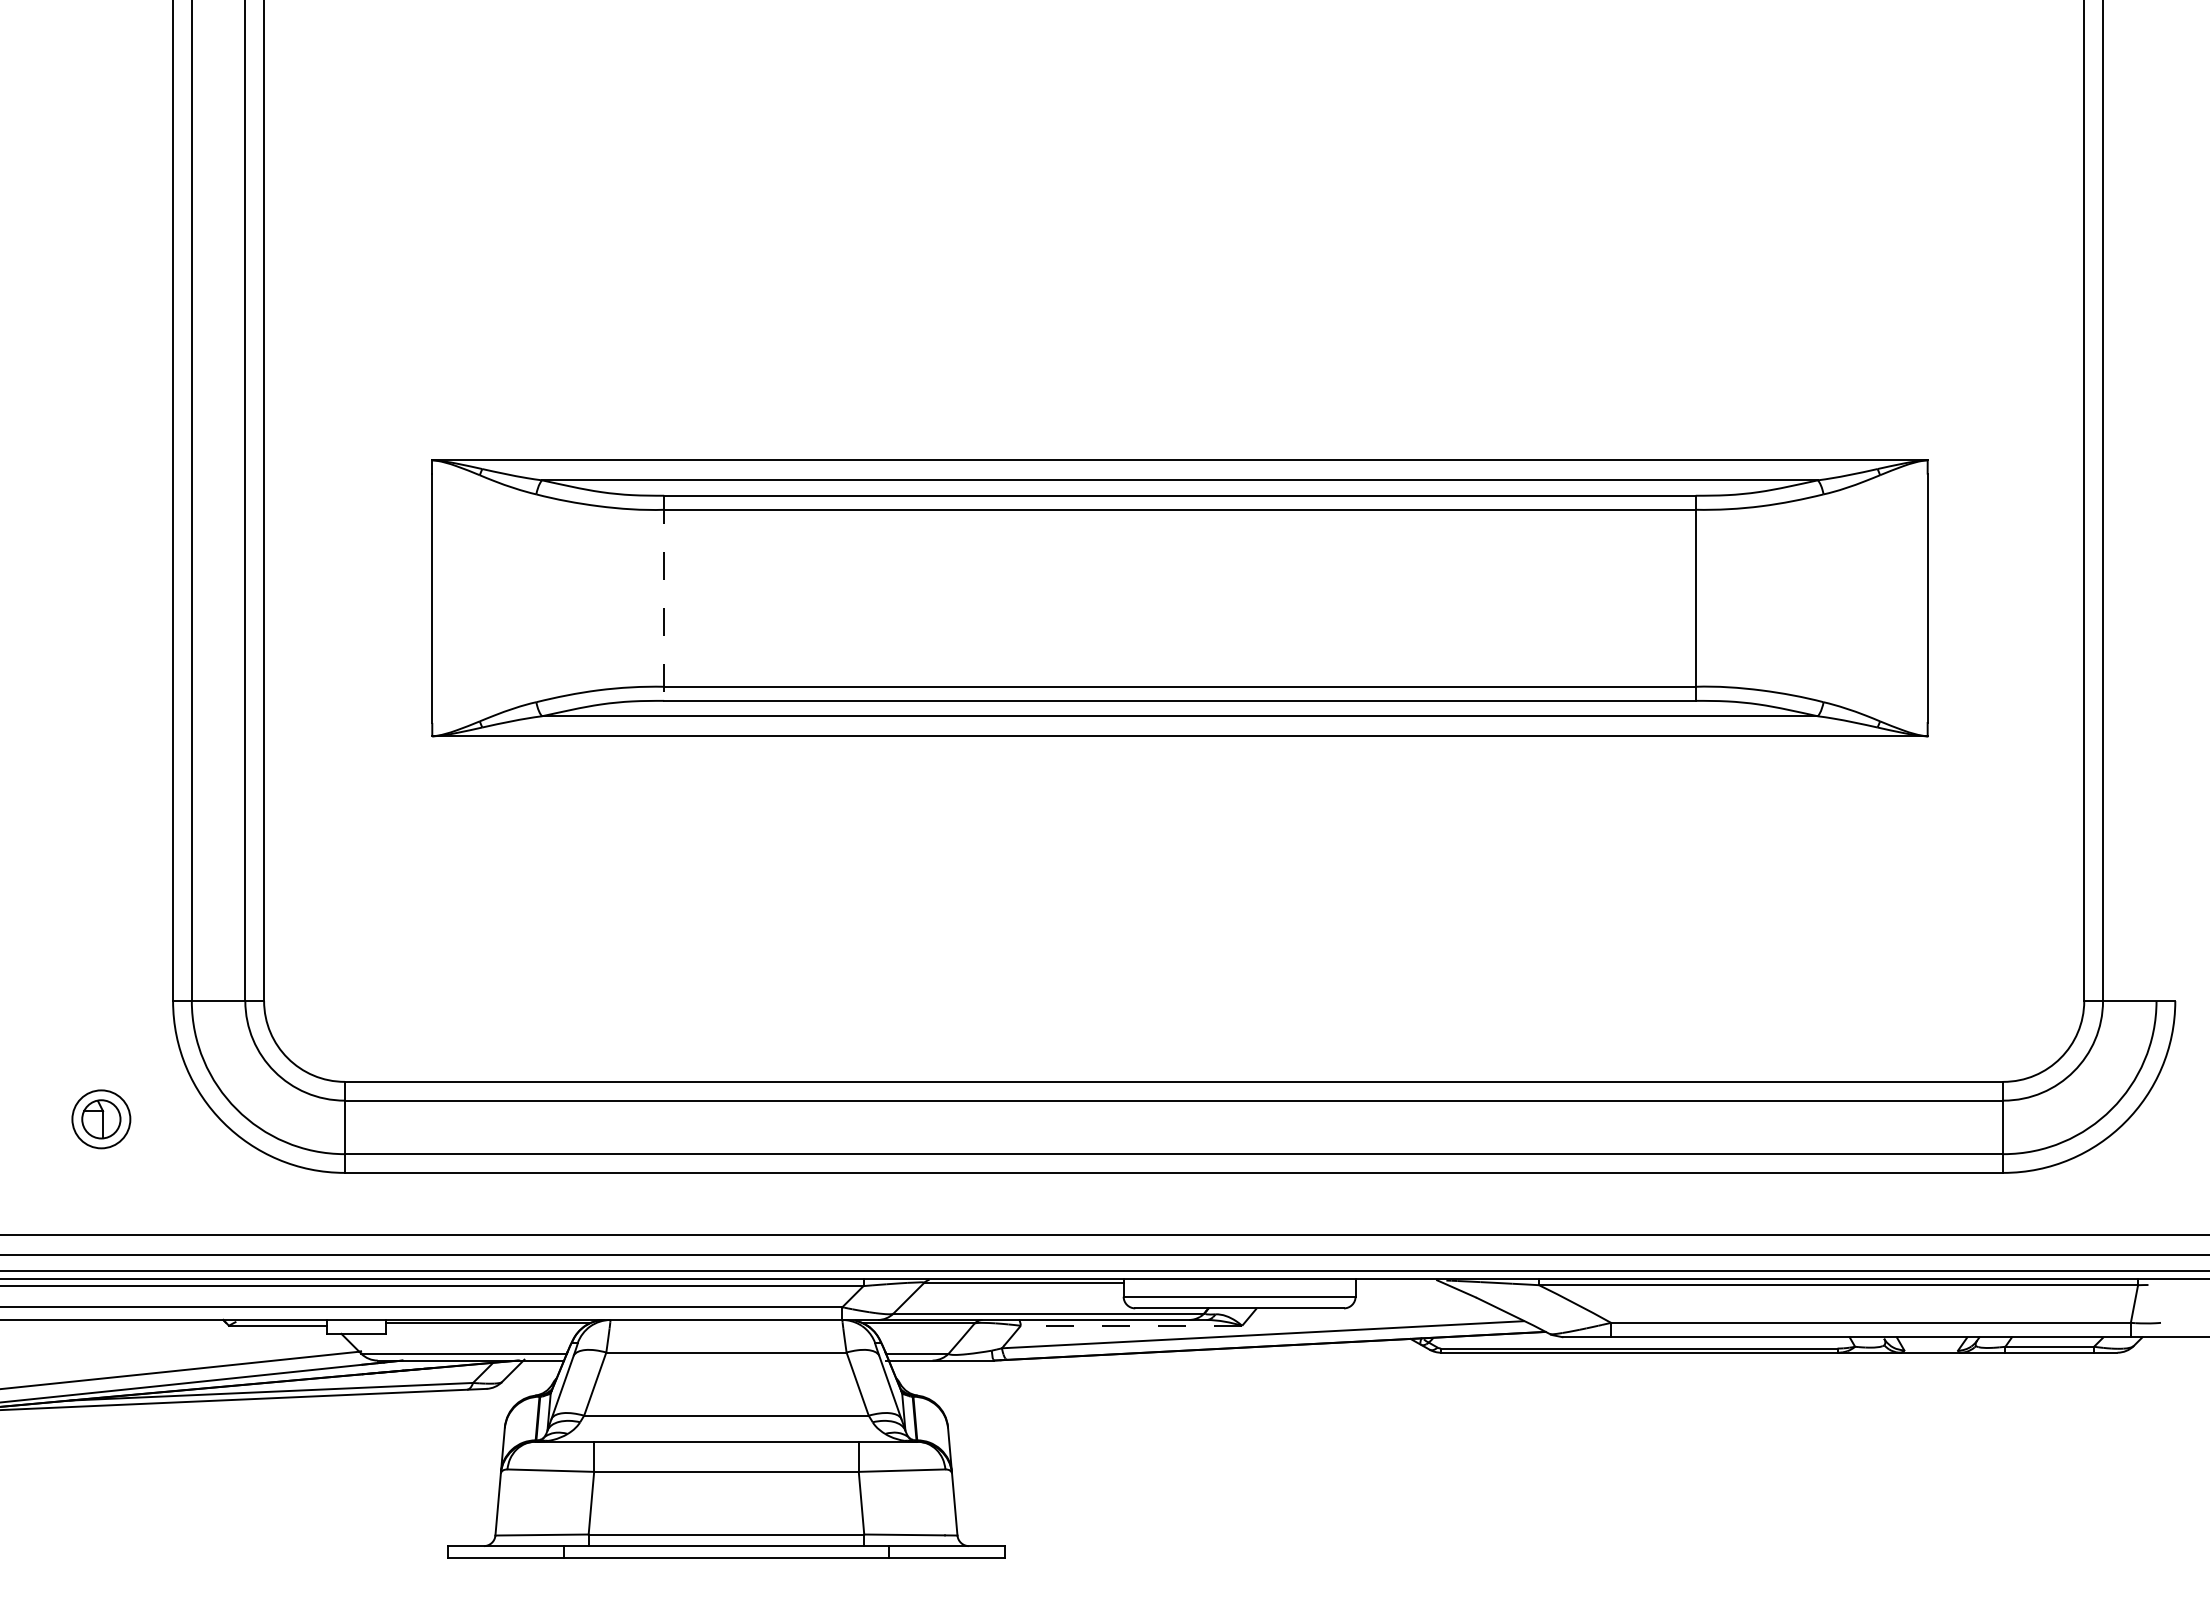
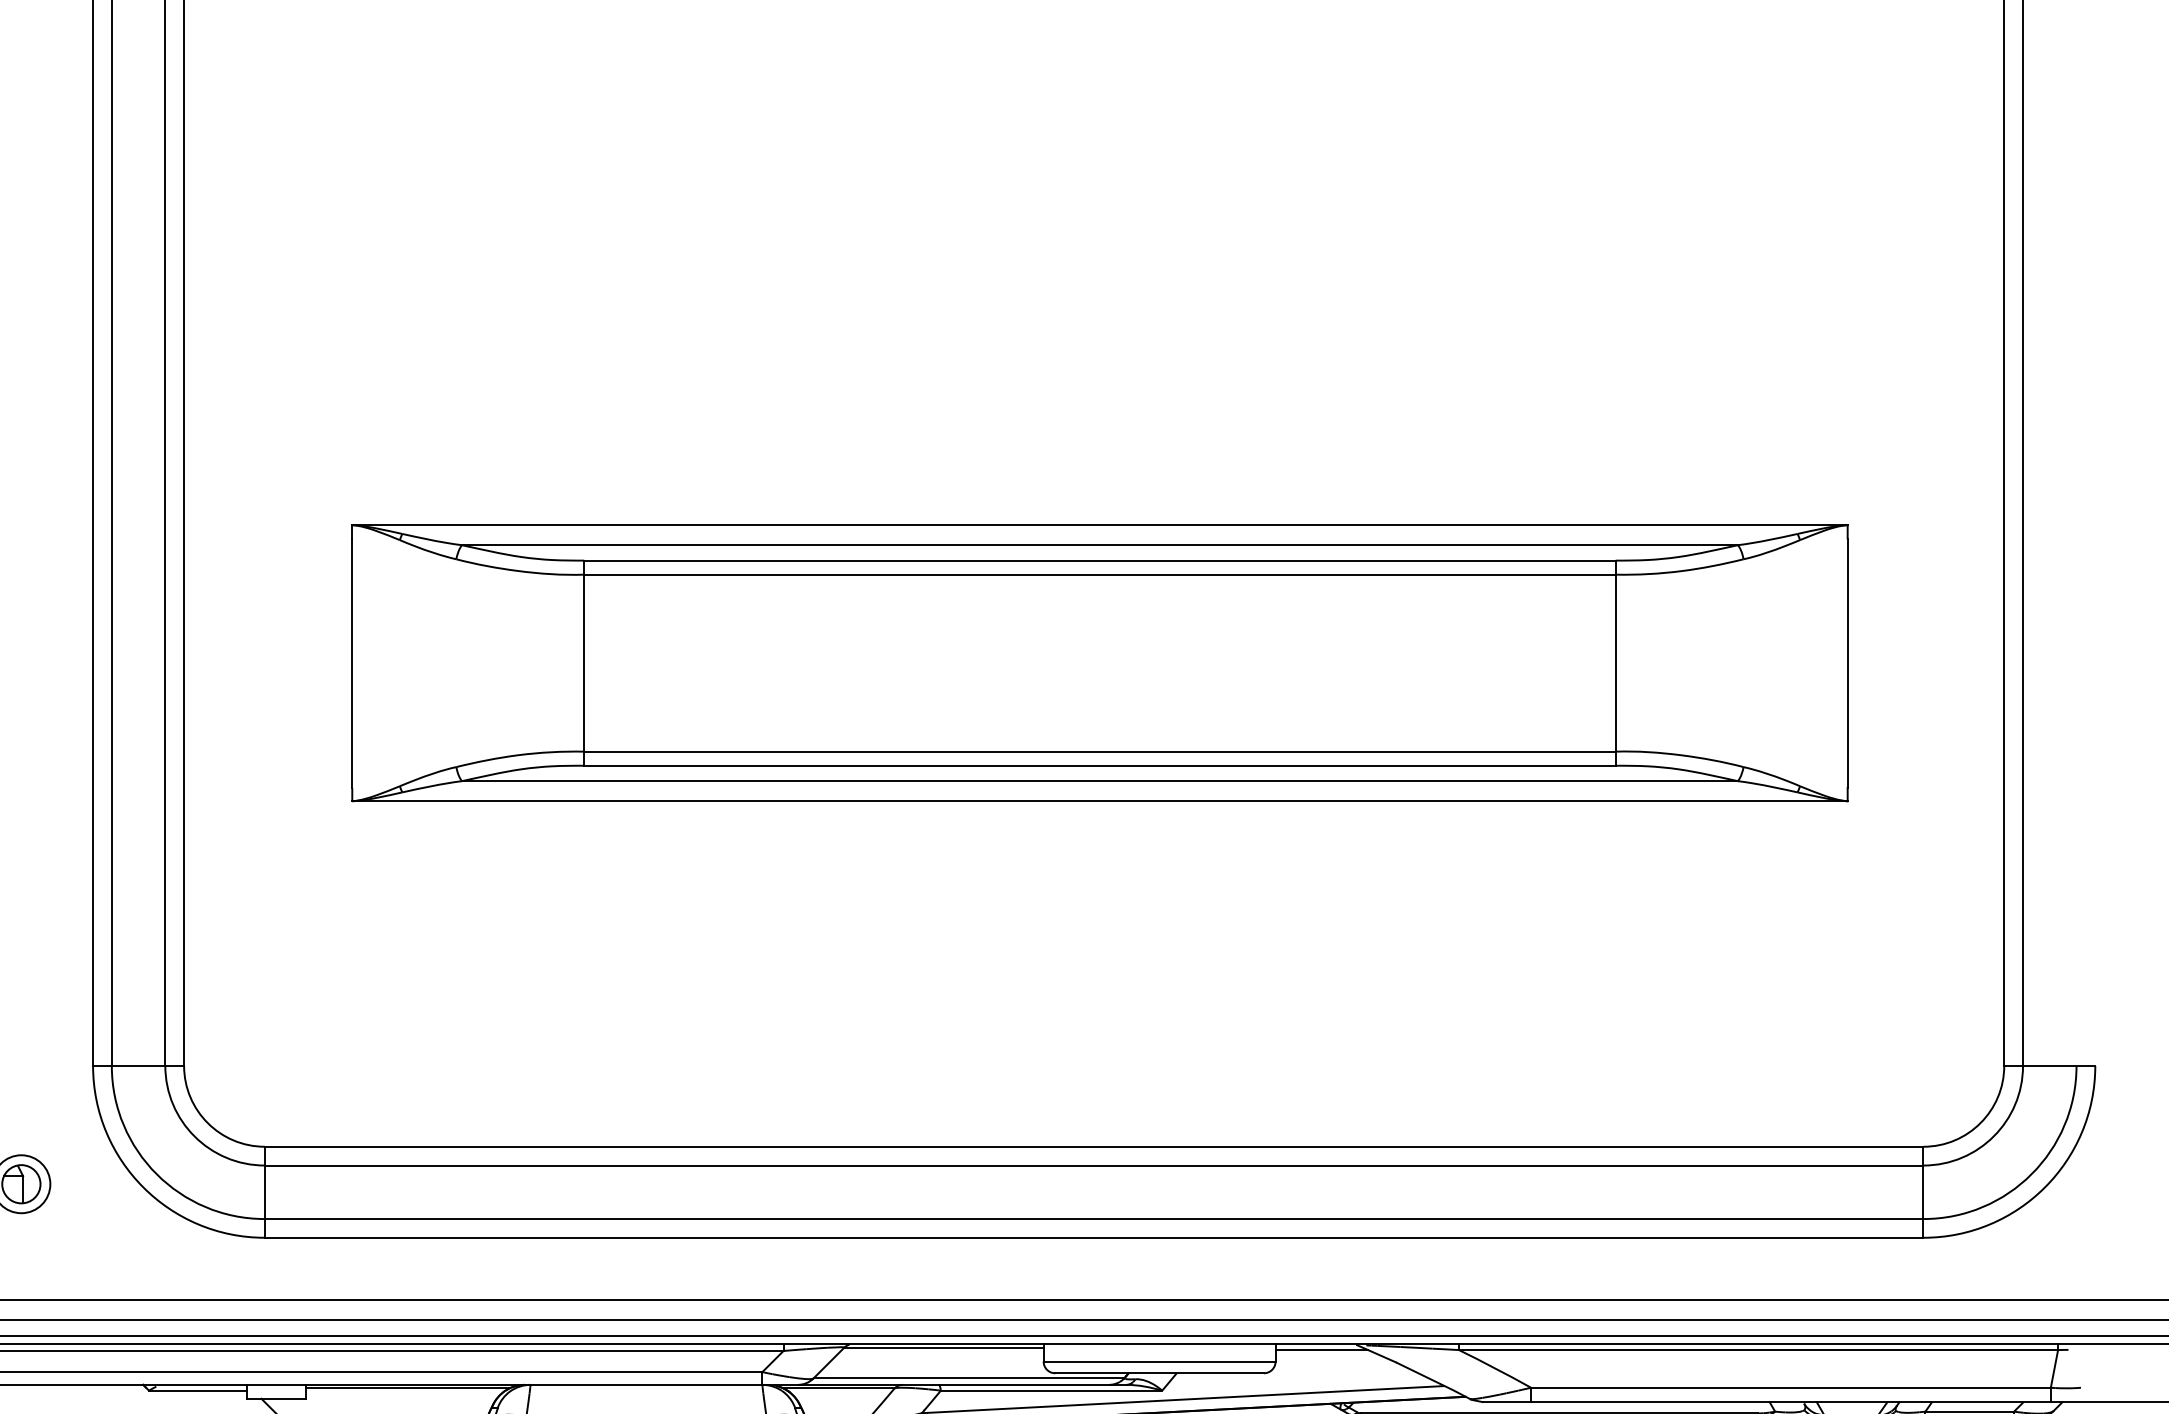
line: (664, 598) -> (584, 663), dashed -> solid
line: (1401, 1285) -> (1321, 1350), added
line: (1131, 1325) -> (1051, 1390), dashed -> solid

